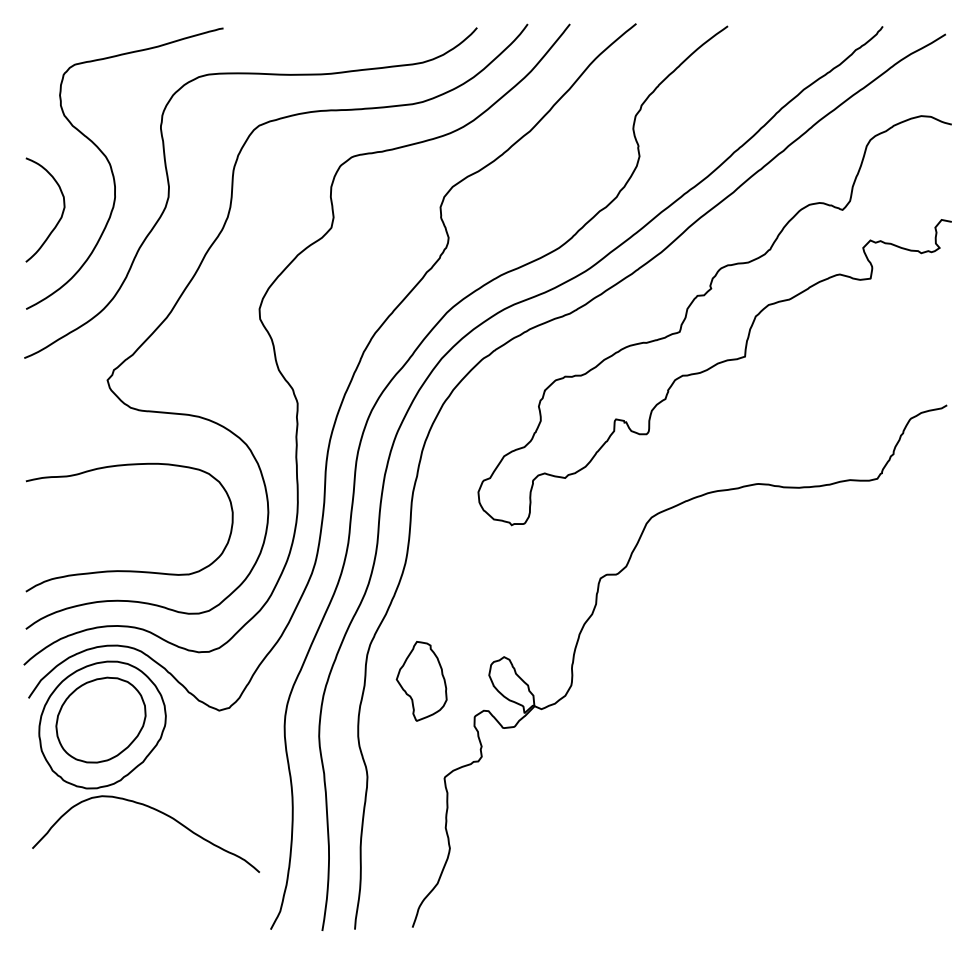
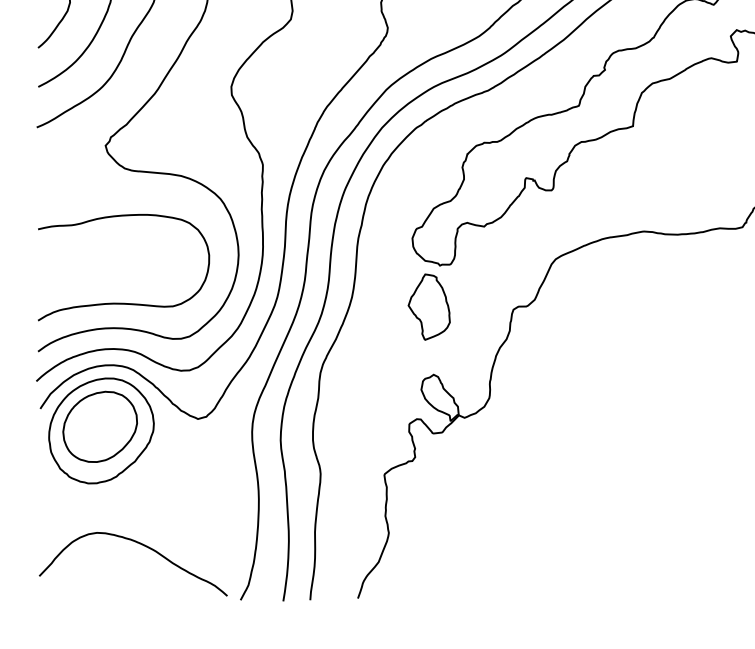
part: (421, 681) -> (429, 307), moved
curve: (154, 810) -> (140, 544), moved

